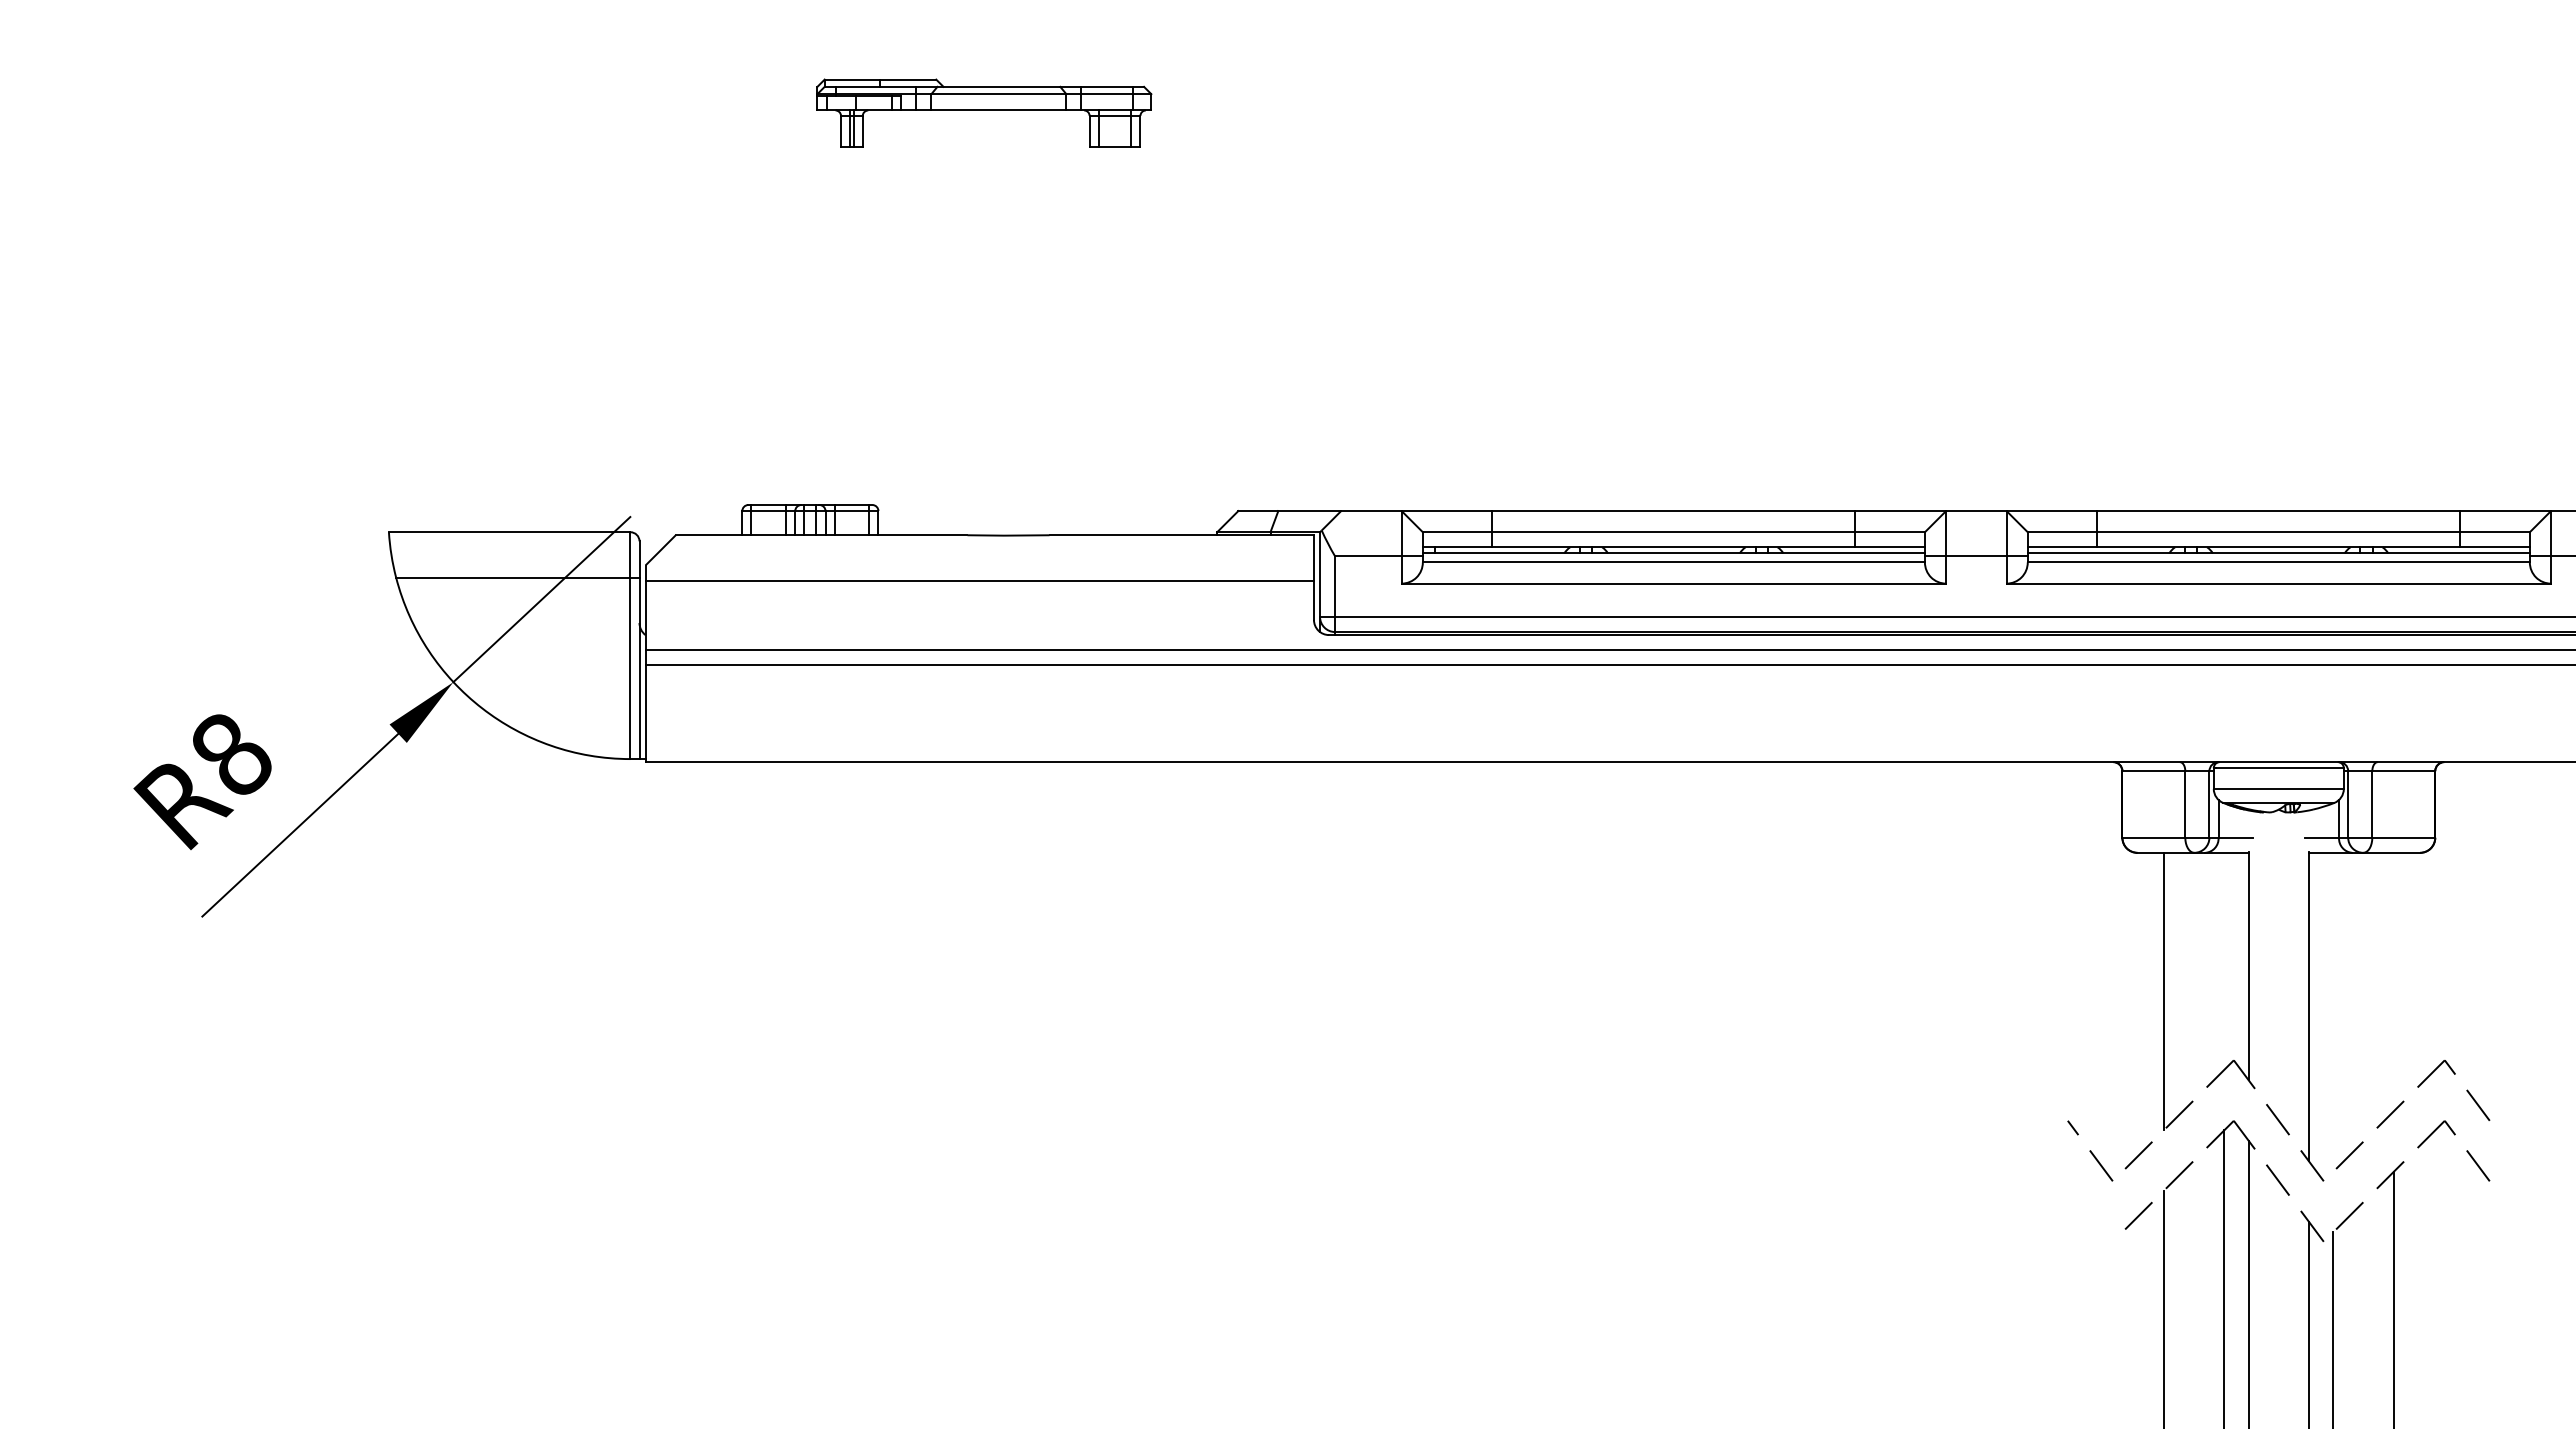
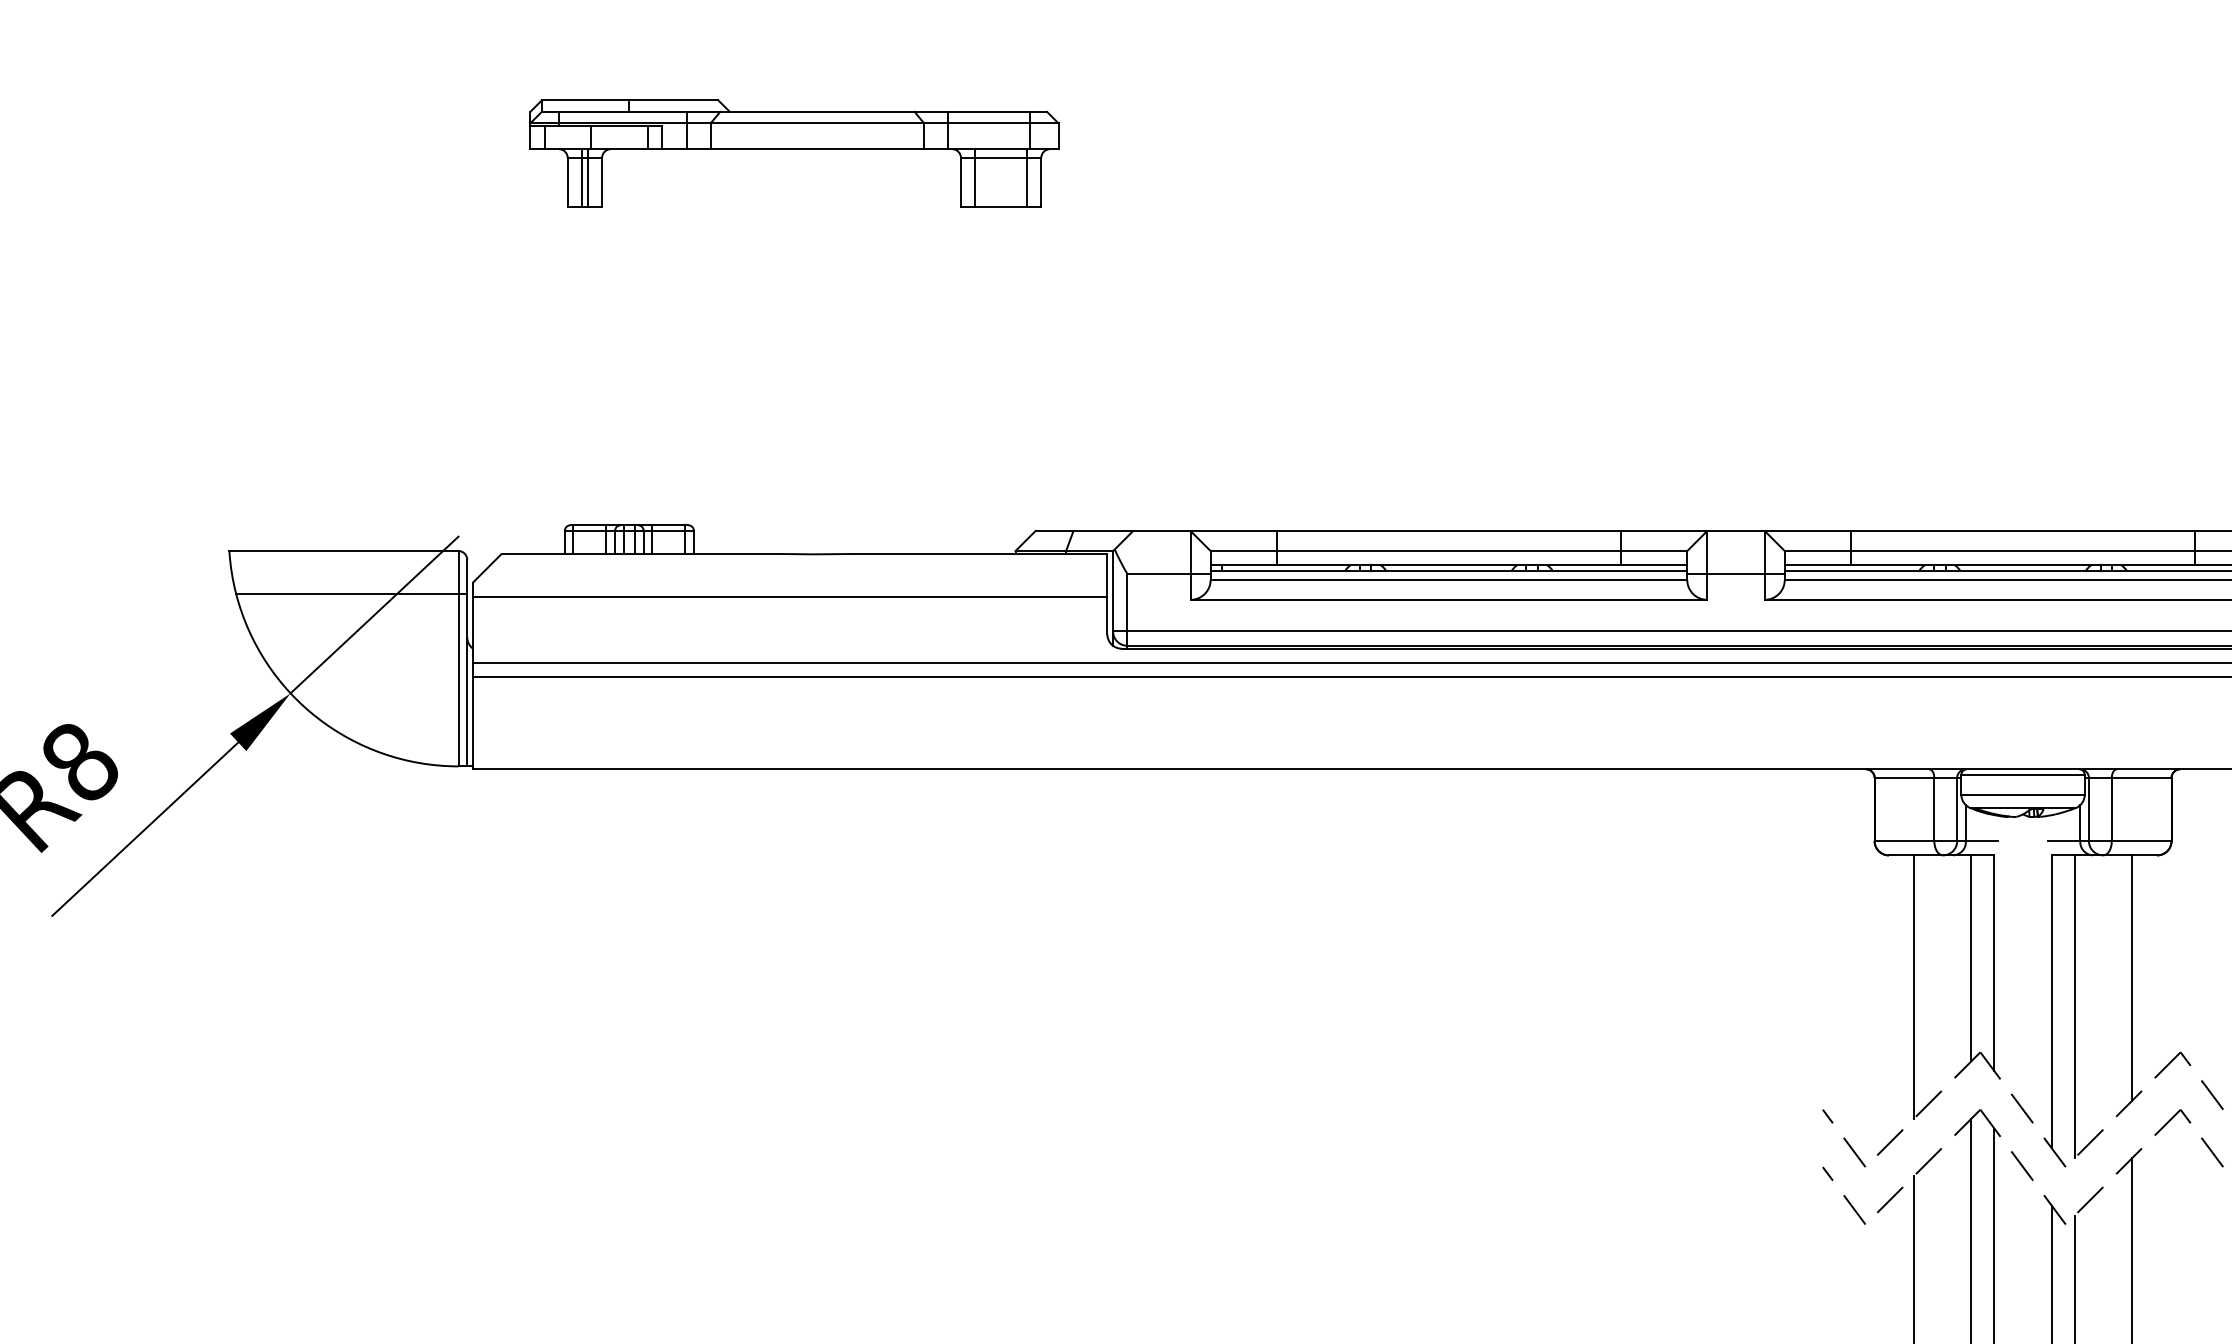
part: (984, 112) -> (794, 152), size x1.67
line: (2224, 960) -> (1971, 957), added
line: (2393, 981) -> (2131, 977), added
line: (2333, 1011) -> (2074, 1005), added
line: (2090, 1211) -> (1844, 1195), added

